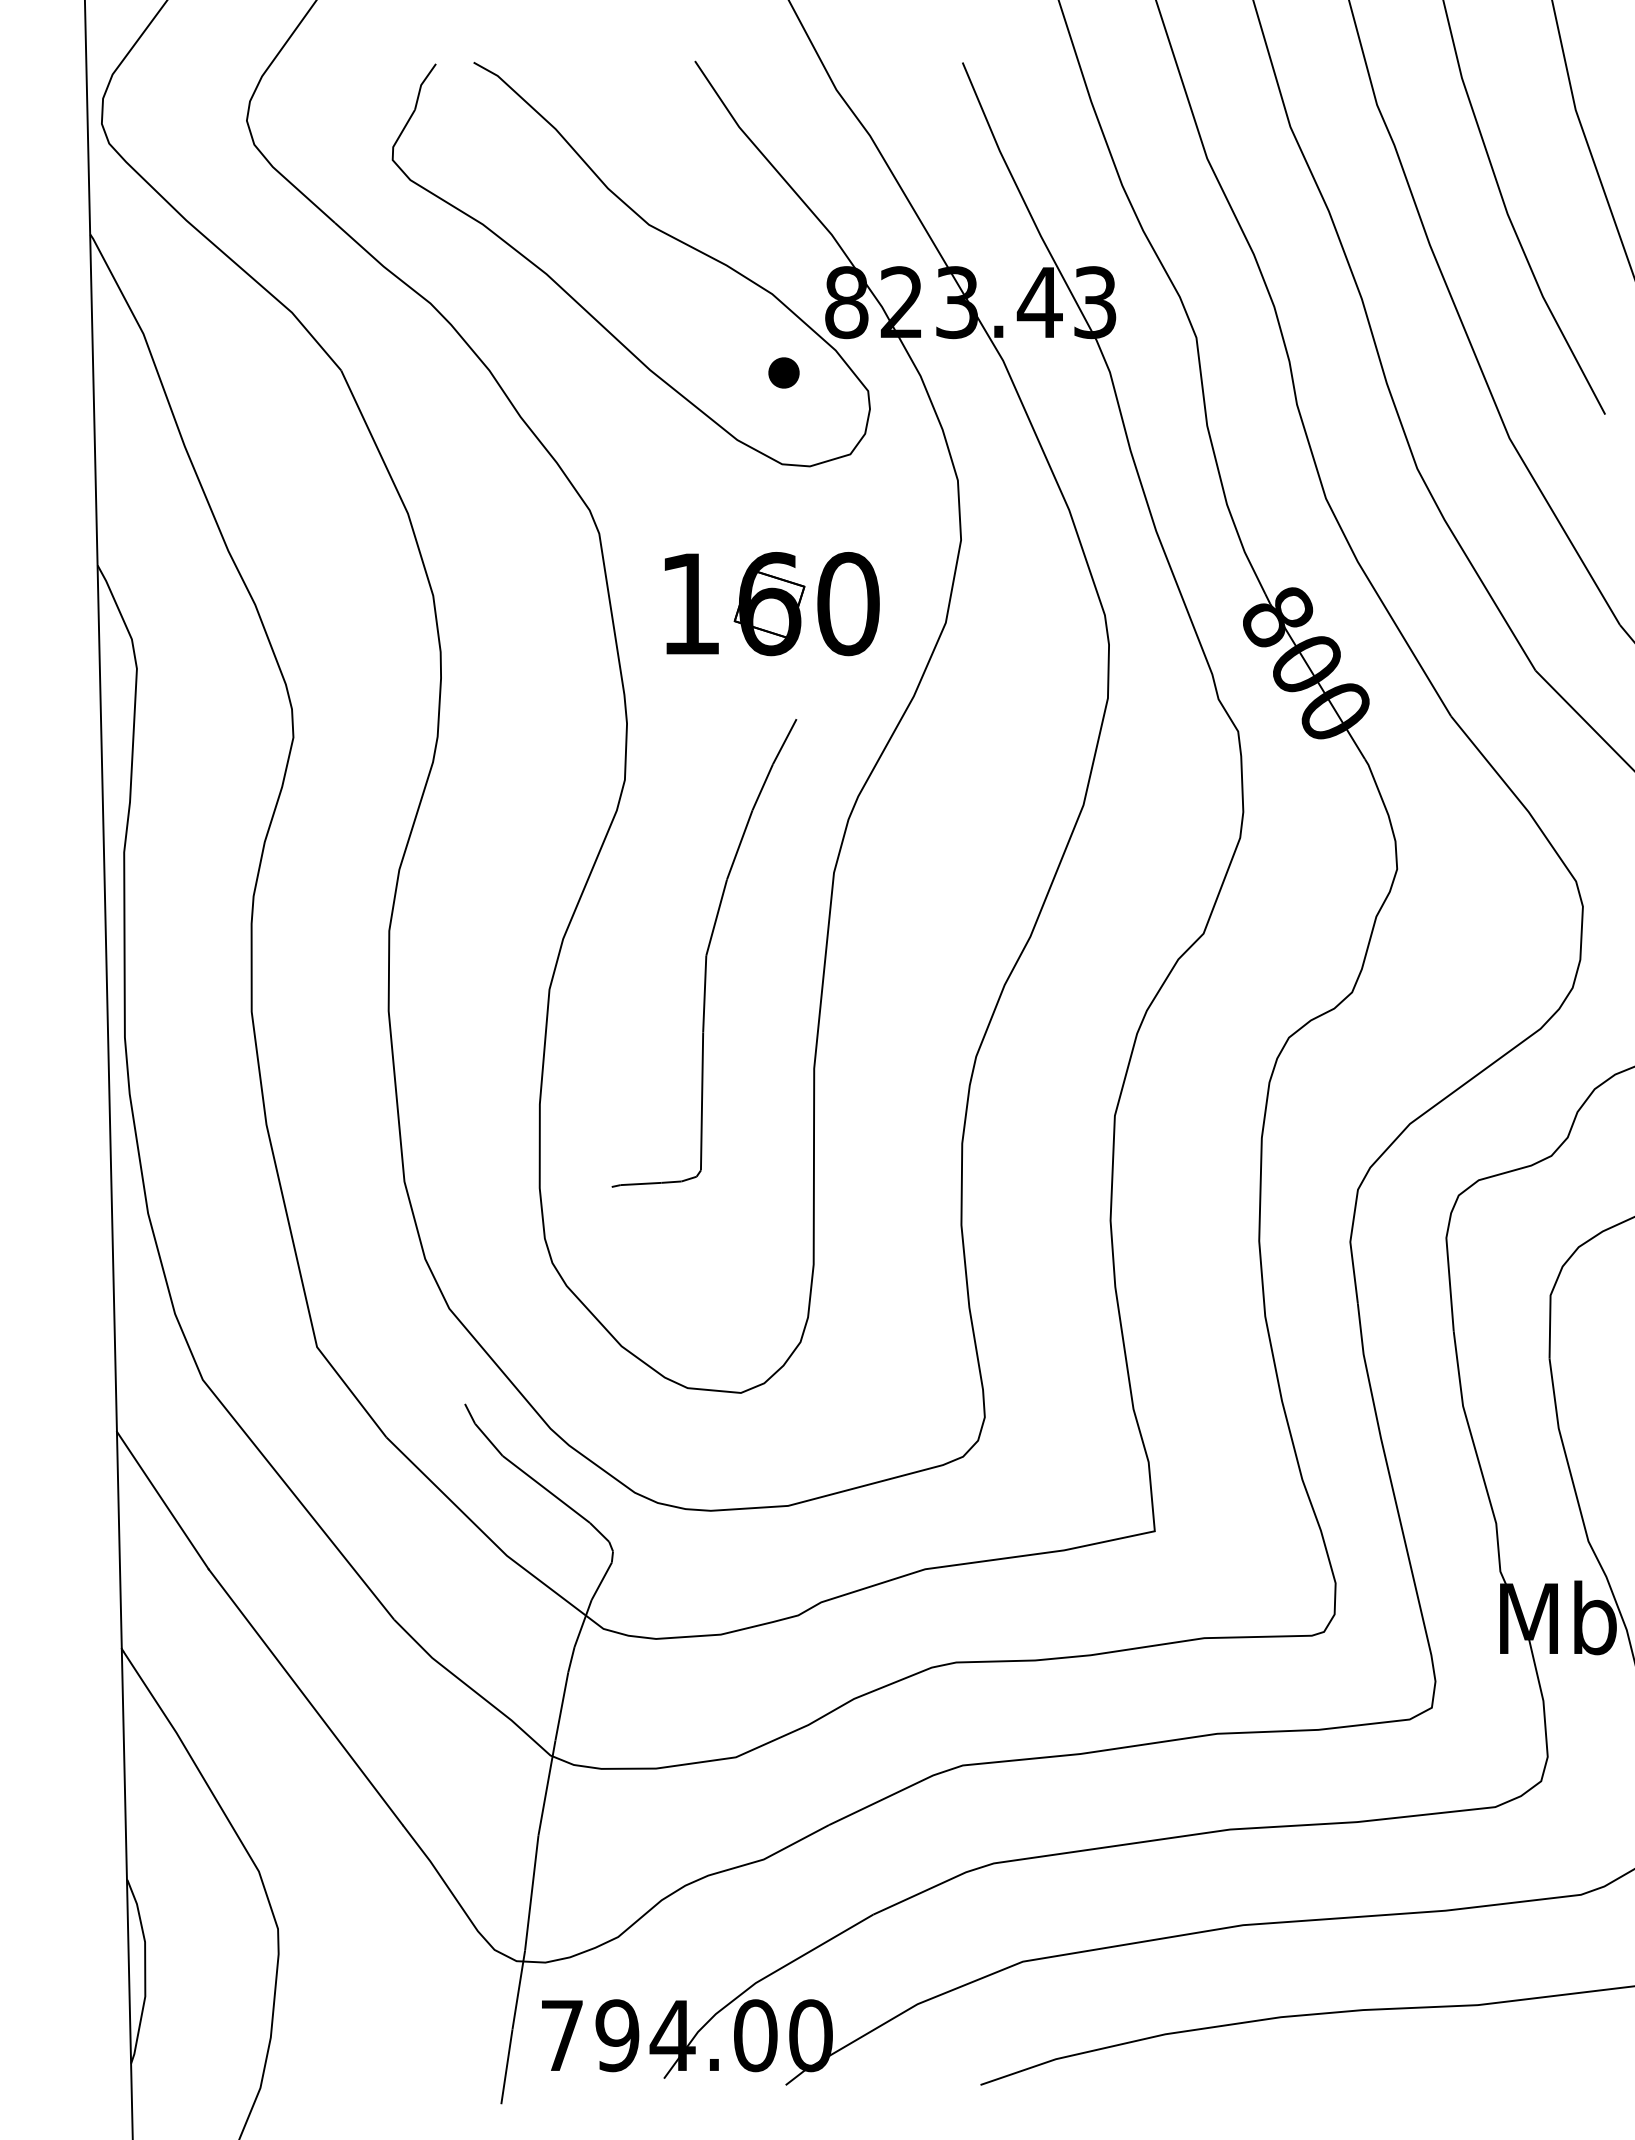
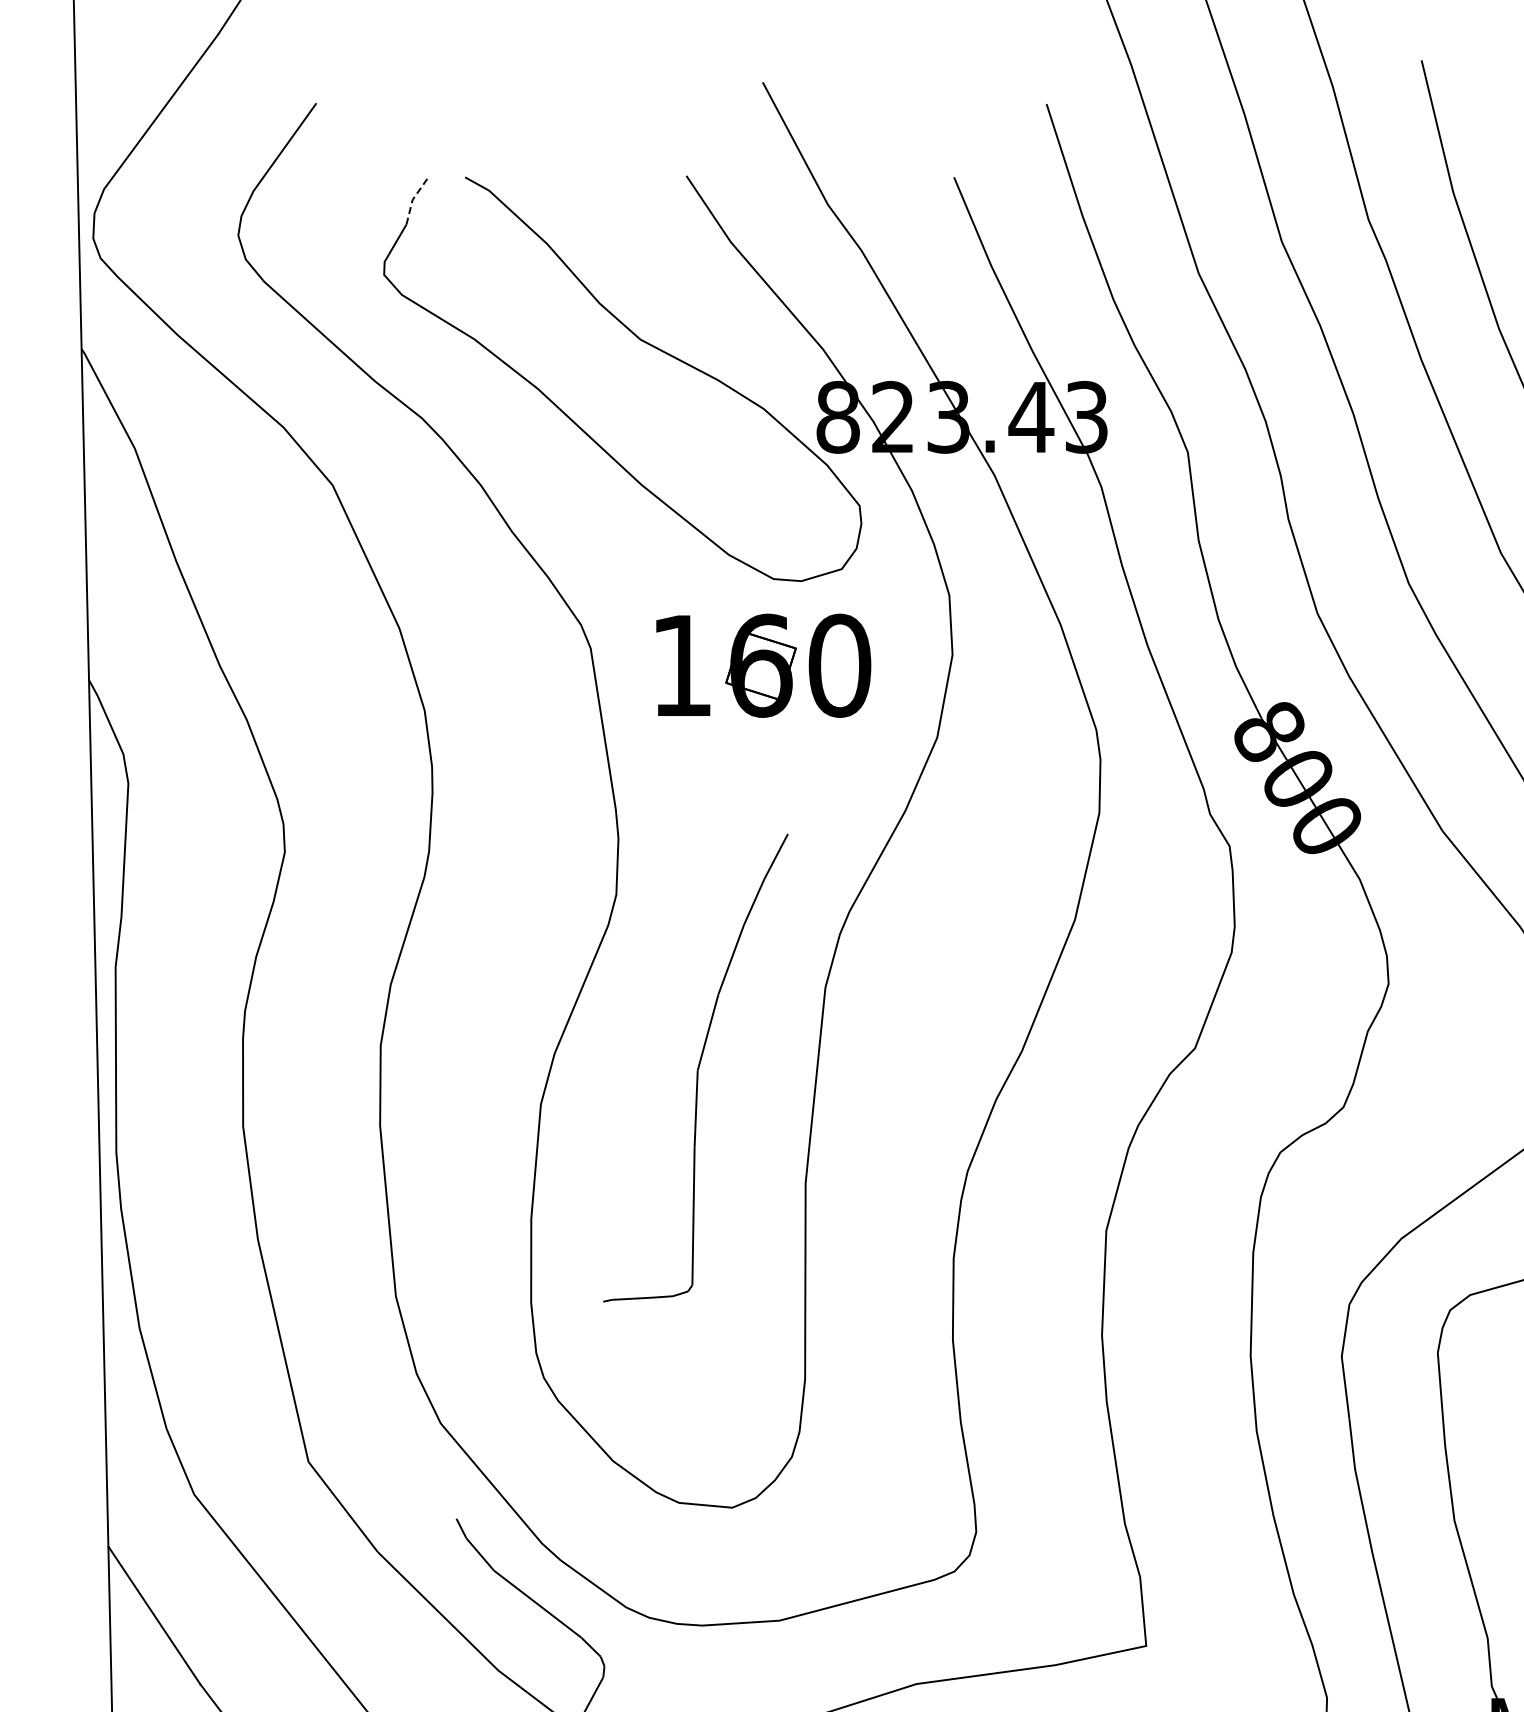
line: (421, 85) -> (412, 200), solid -> dashed
part: (783, 372) -> (774, 487), removed
part: (771, 604) -> (762, 666), moved

